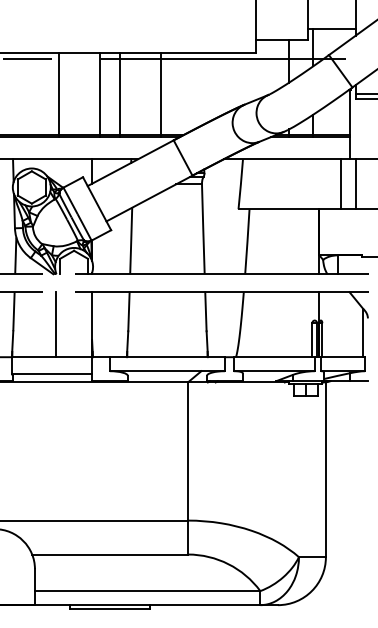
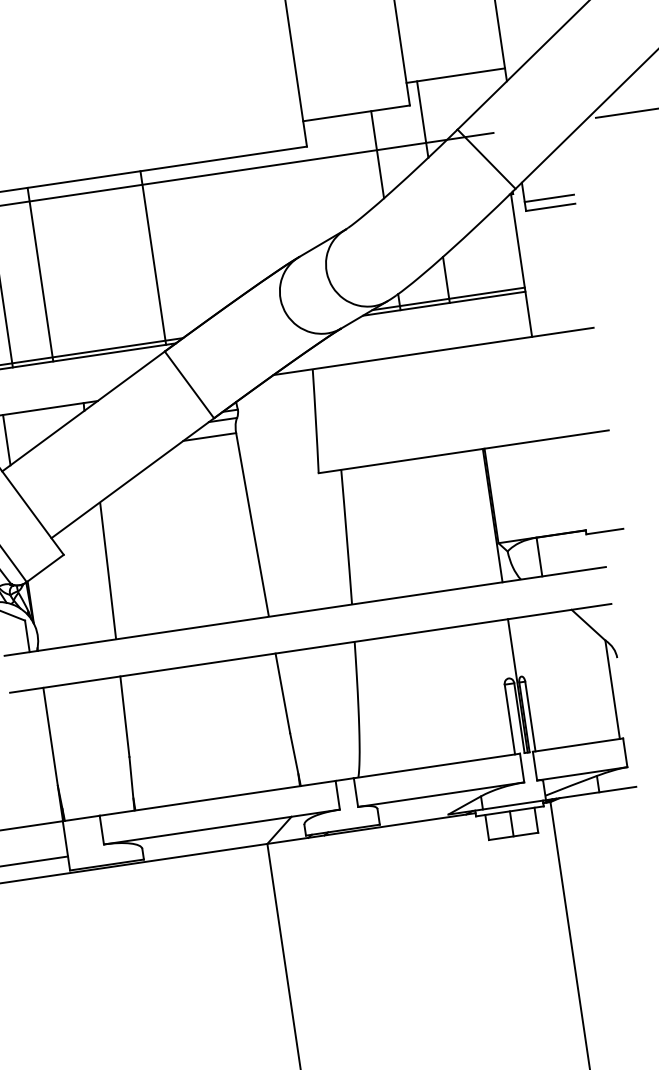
line: (160, 94) -> (152, 257), moved
line: (340, 184) -> (520, 391), removed
line: (356, 184) -> (553, 386), removed

